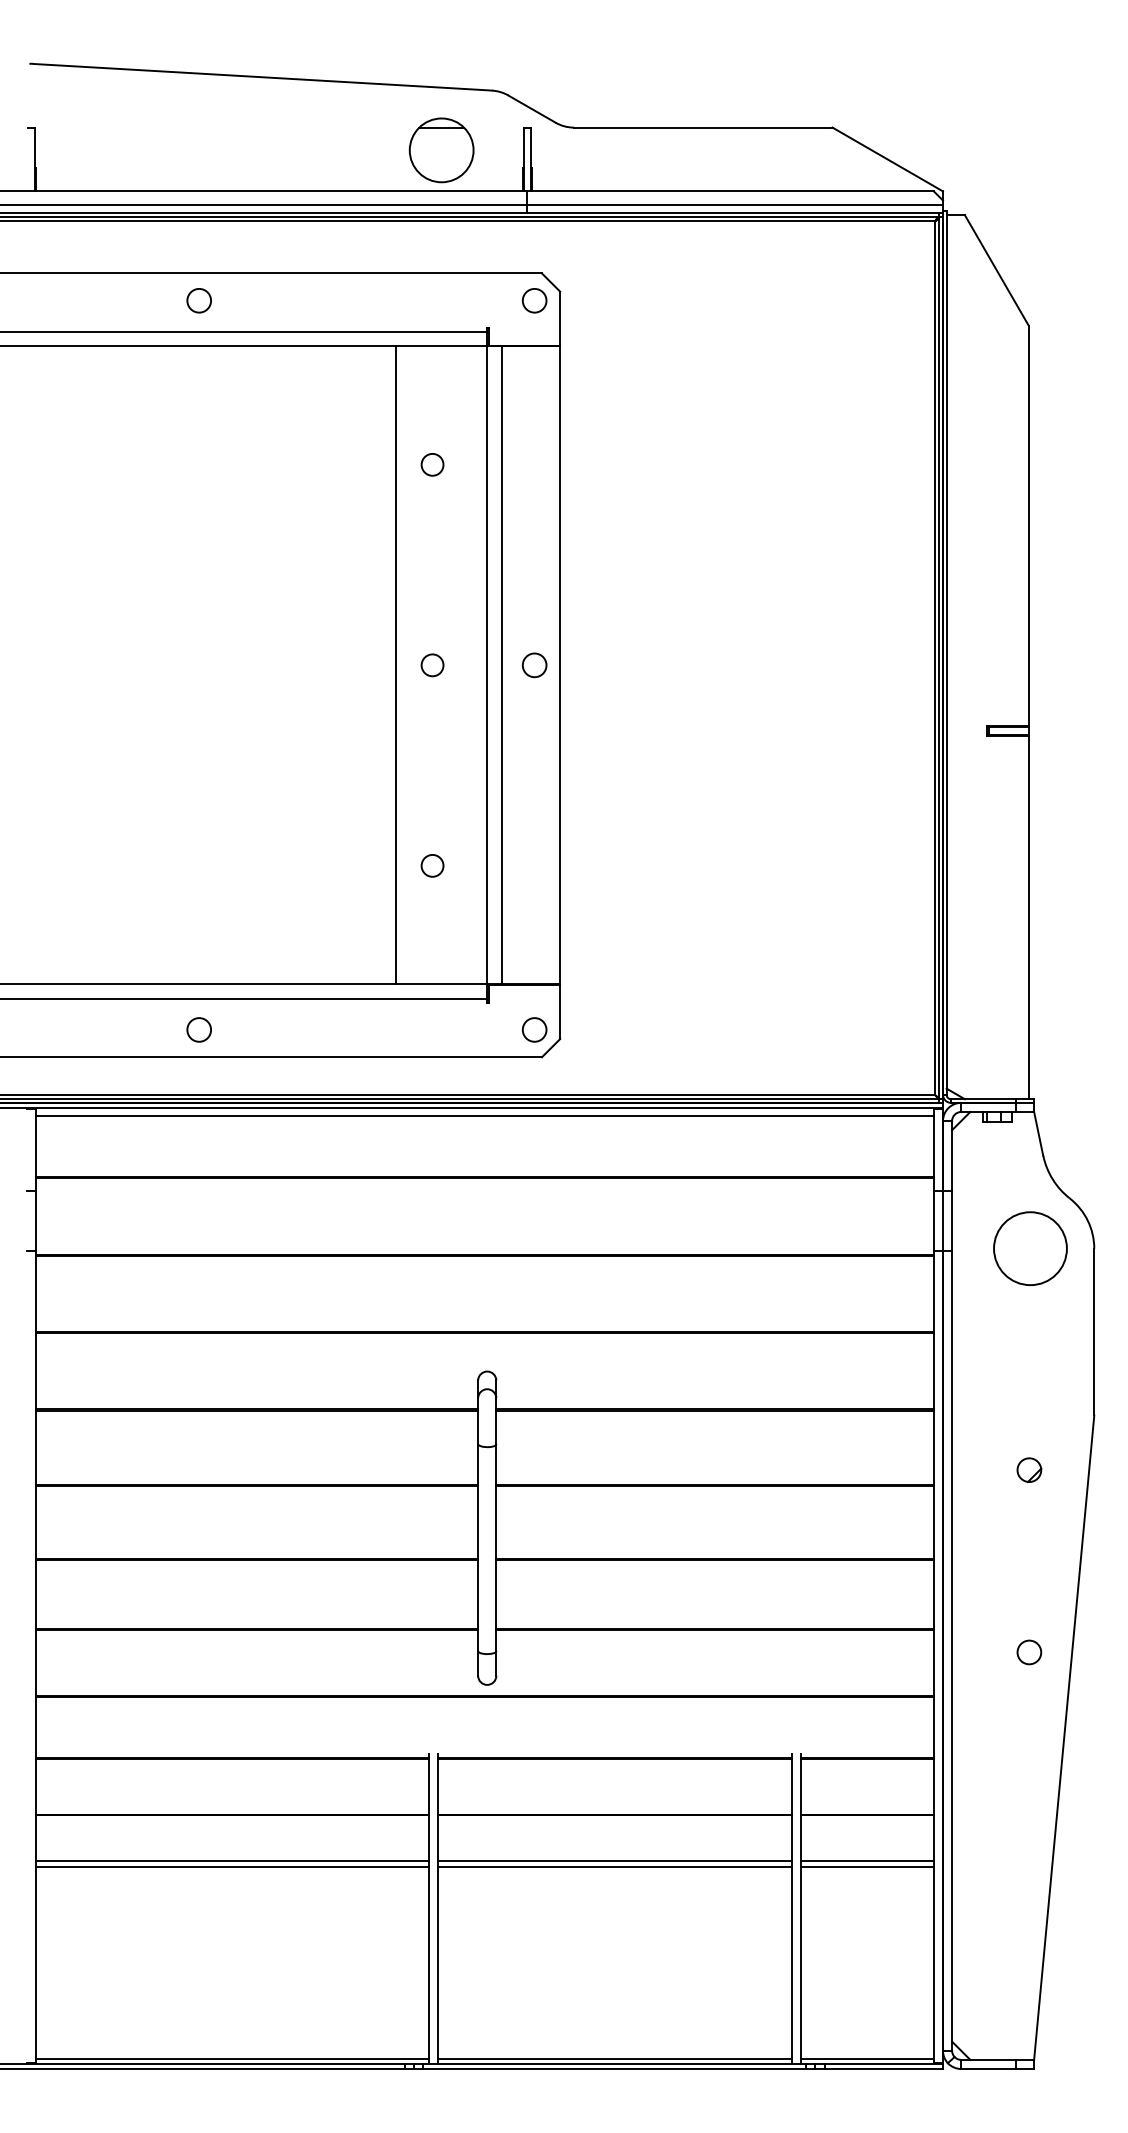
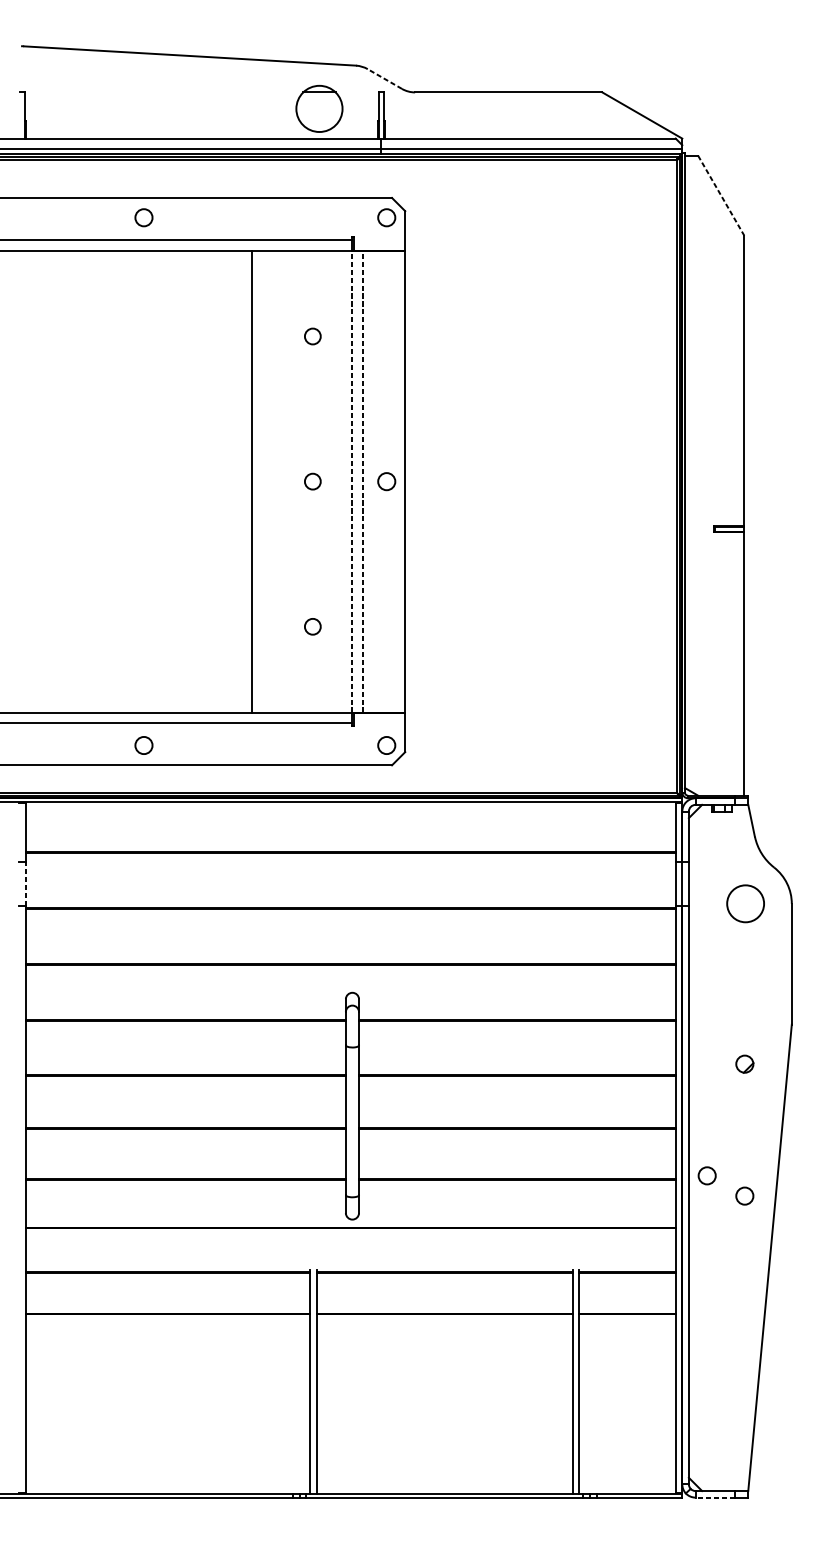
line: (531, 108) -> (384, 78), solid -> dashed
line: (996, 270) -> (721, 195), solid -> dashed
line: (487, 664) -> (352, 481), solid -> dashed
line: (501, 664) -> (362, 481), solid -> dashed
line: (396, 665) -> (252, 481), moved
line: (484, 1115) -> (350, 807), removed
line: (36, 1220) -> (26, 883), solid -> dashed
circle: (1030, 1248) -> (745, 903), size x0.7
circle: (977, 1624) -> (707, 1175), added
line: (232, 1861) -> (168, 1347), removed
line: (614, 1861) -> (444, 1347), removed
line: (866, 1861) -> (626, 1347), removed
line: (232, 1867) -> (168, 1351), removed
line: (614, 1867) -> (444, 1351), removed
line: (866, 1867) -> (626, 1351), removed
line: (232, 2058) -> (168, 1490), removed
line: (614, 2058) -> (444, 1490), removed
line: (866, 2058) -> (626, 1490), removed
line: (988, 2069) -> (715, 1497), solid -> dashed

